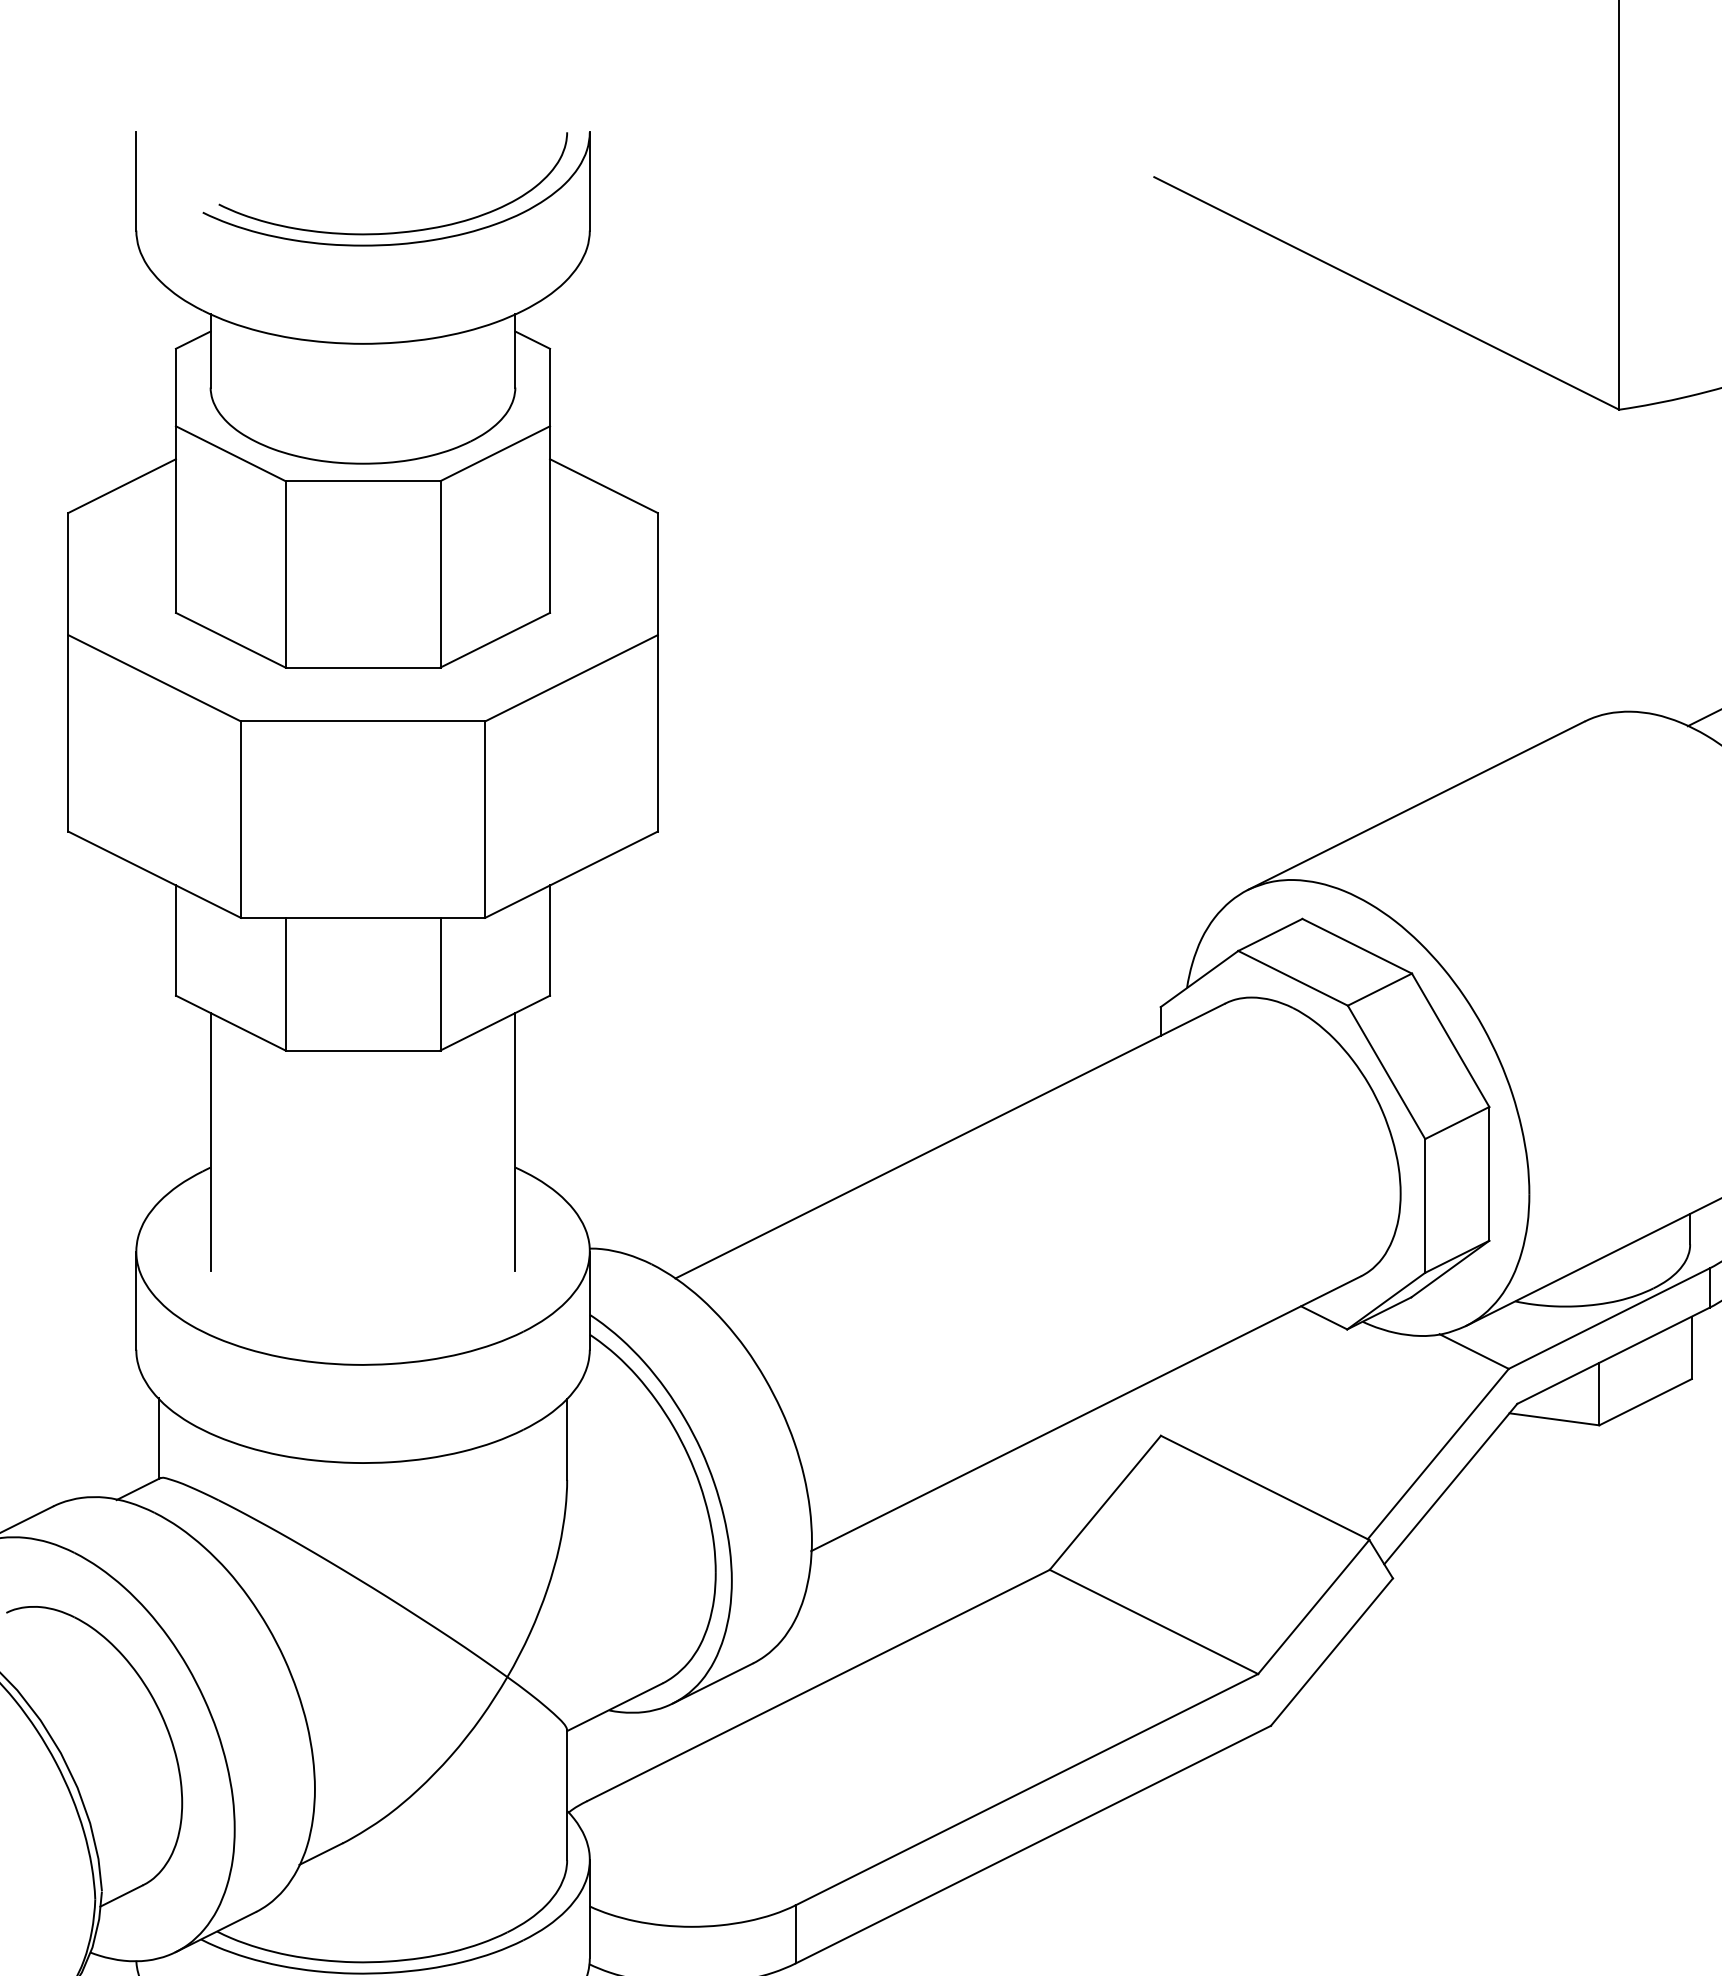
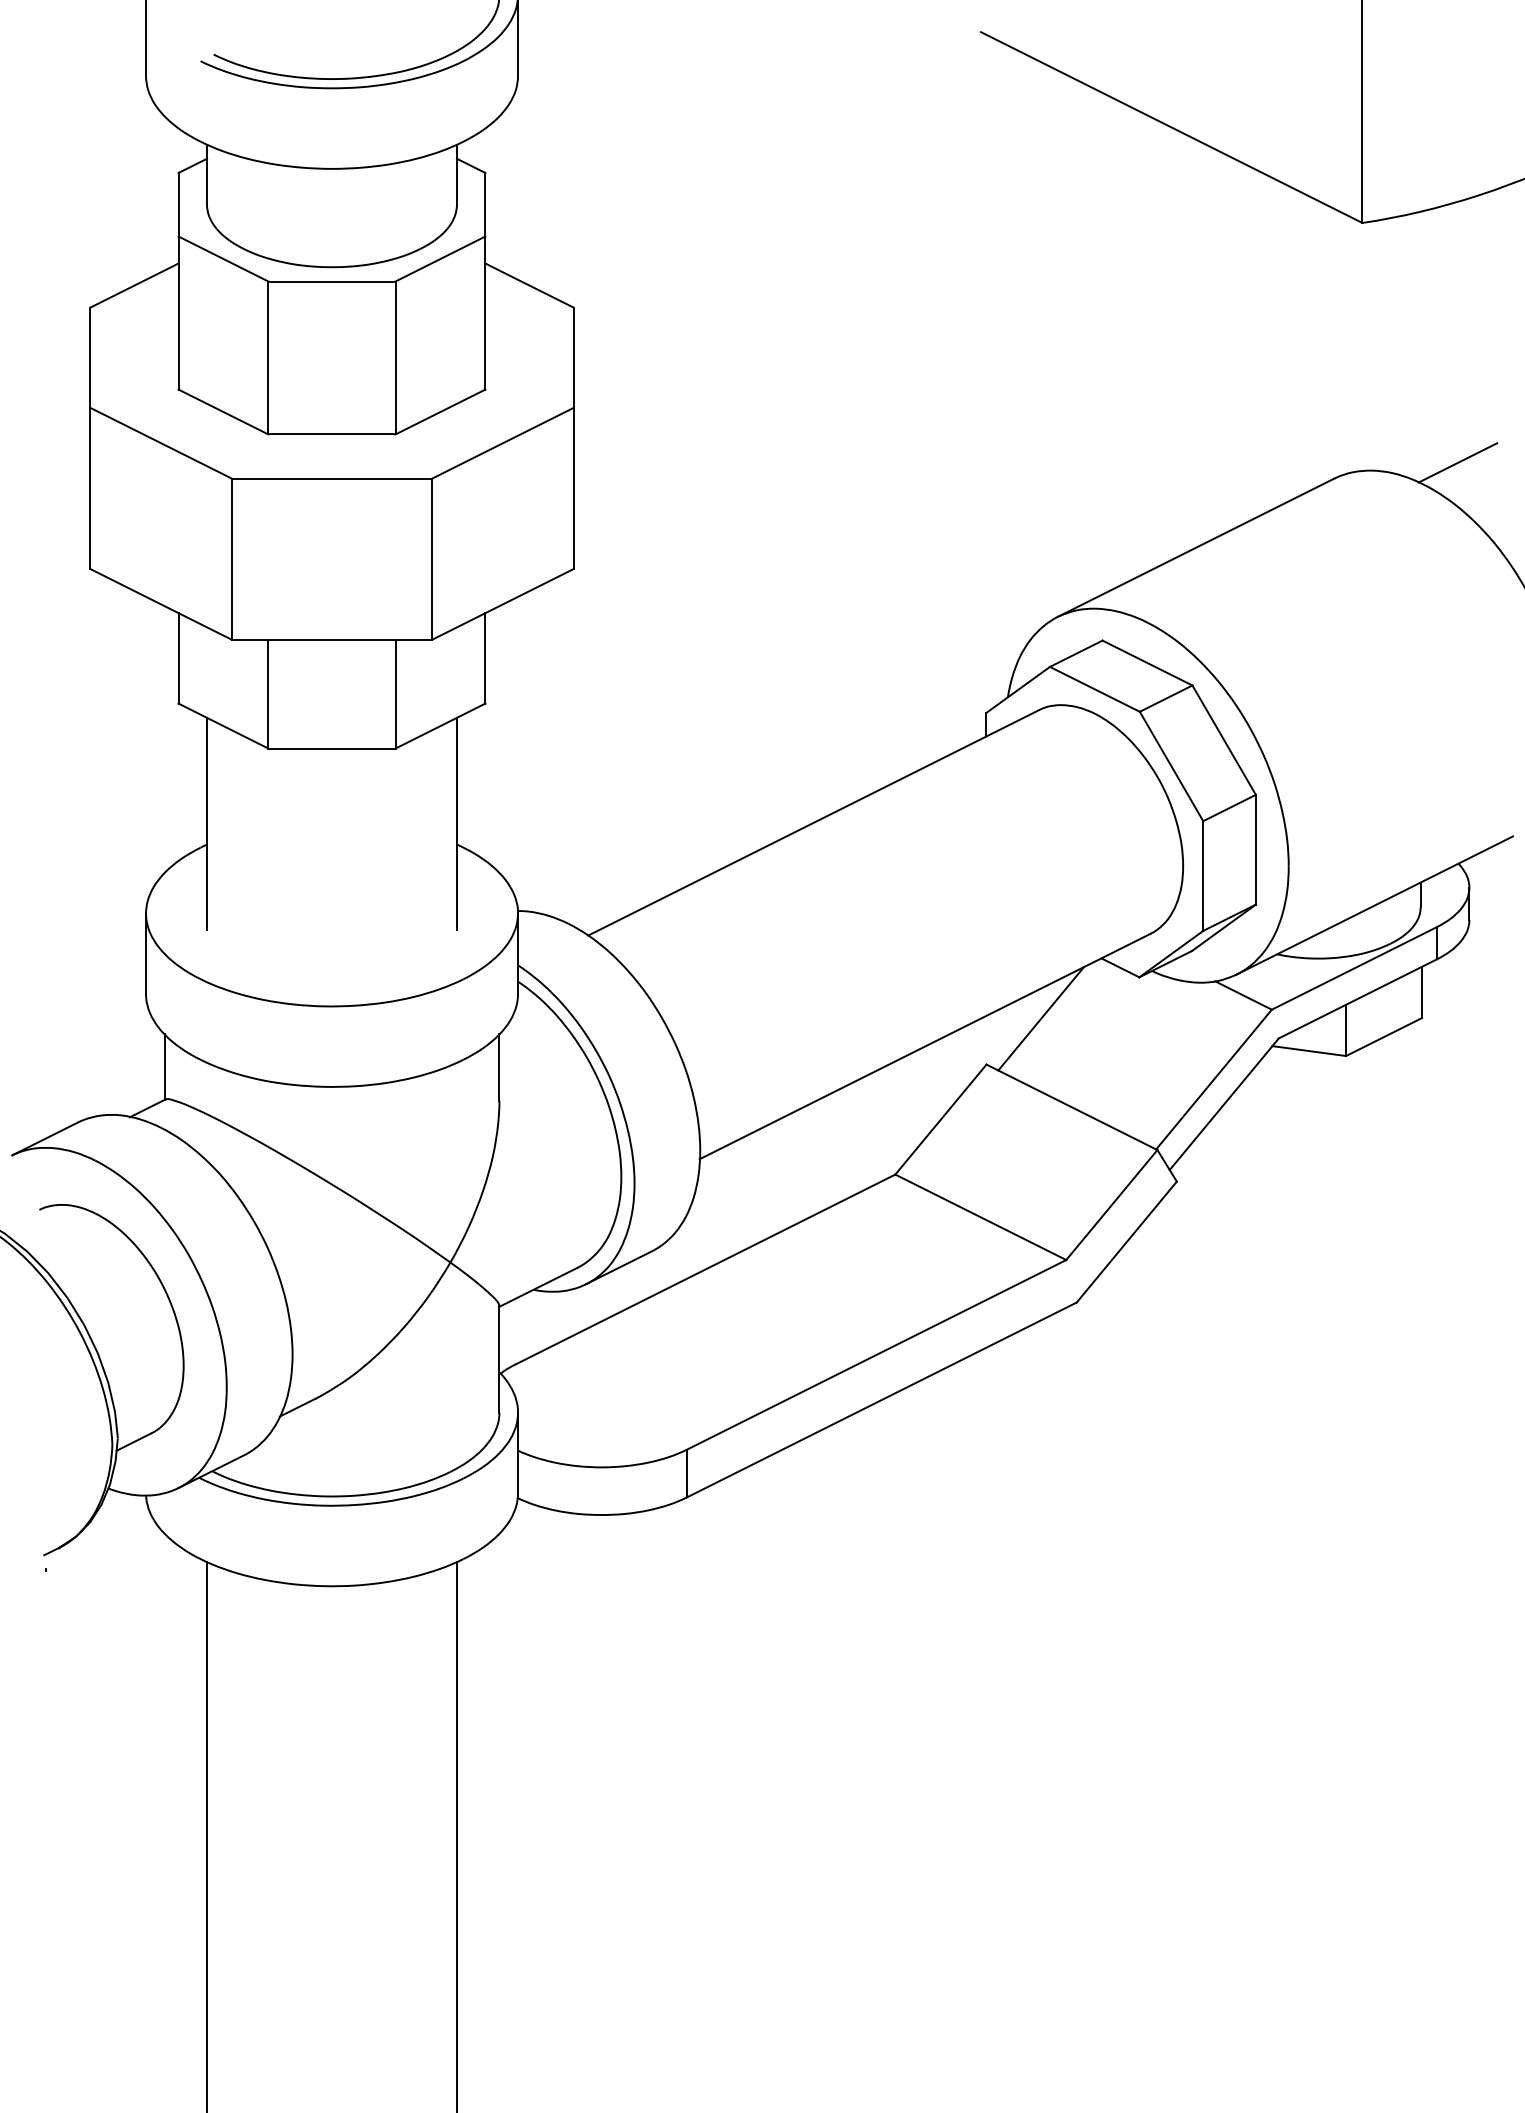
line: (1226, 1379) -> (1040, 1018), added

